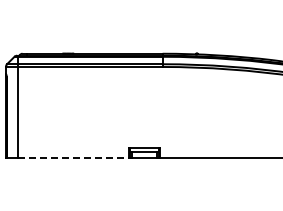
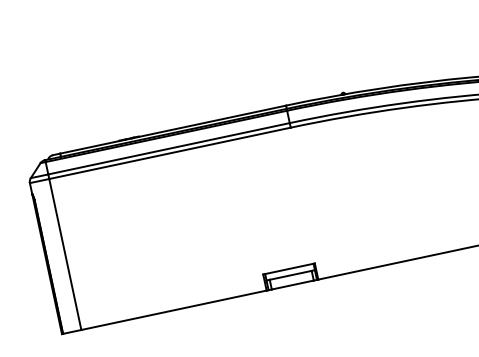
line: (73, 157) -> (174, 309), dashed -> solid

